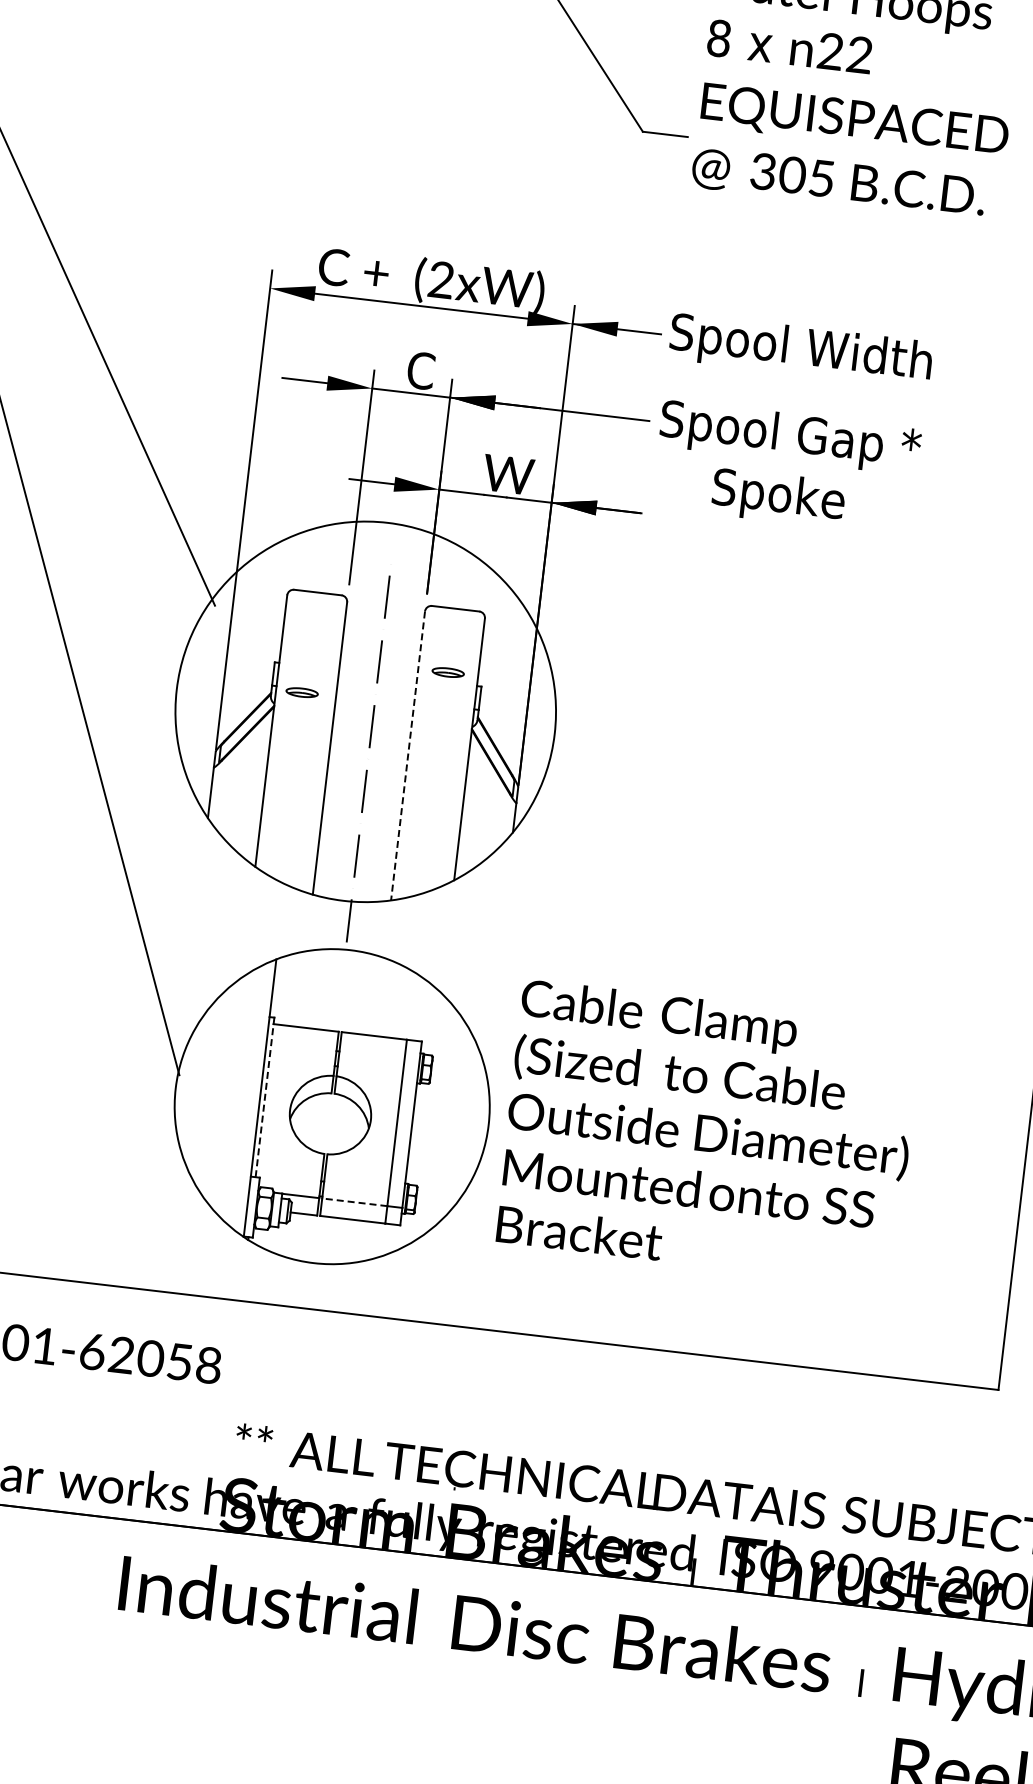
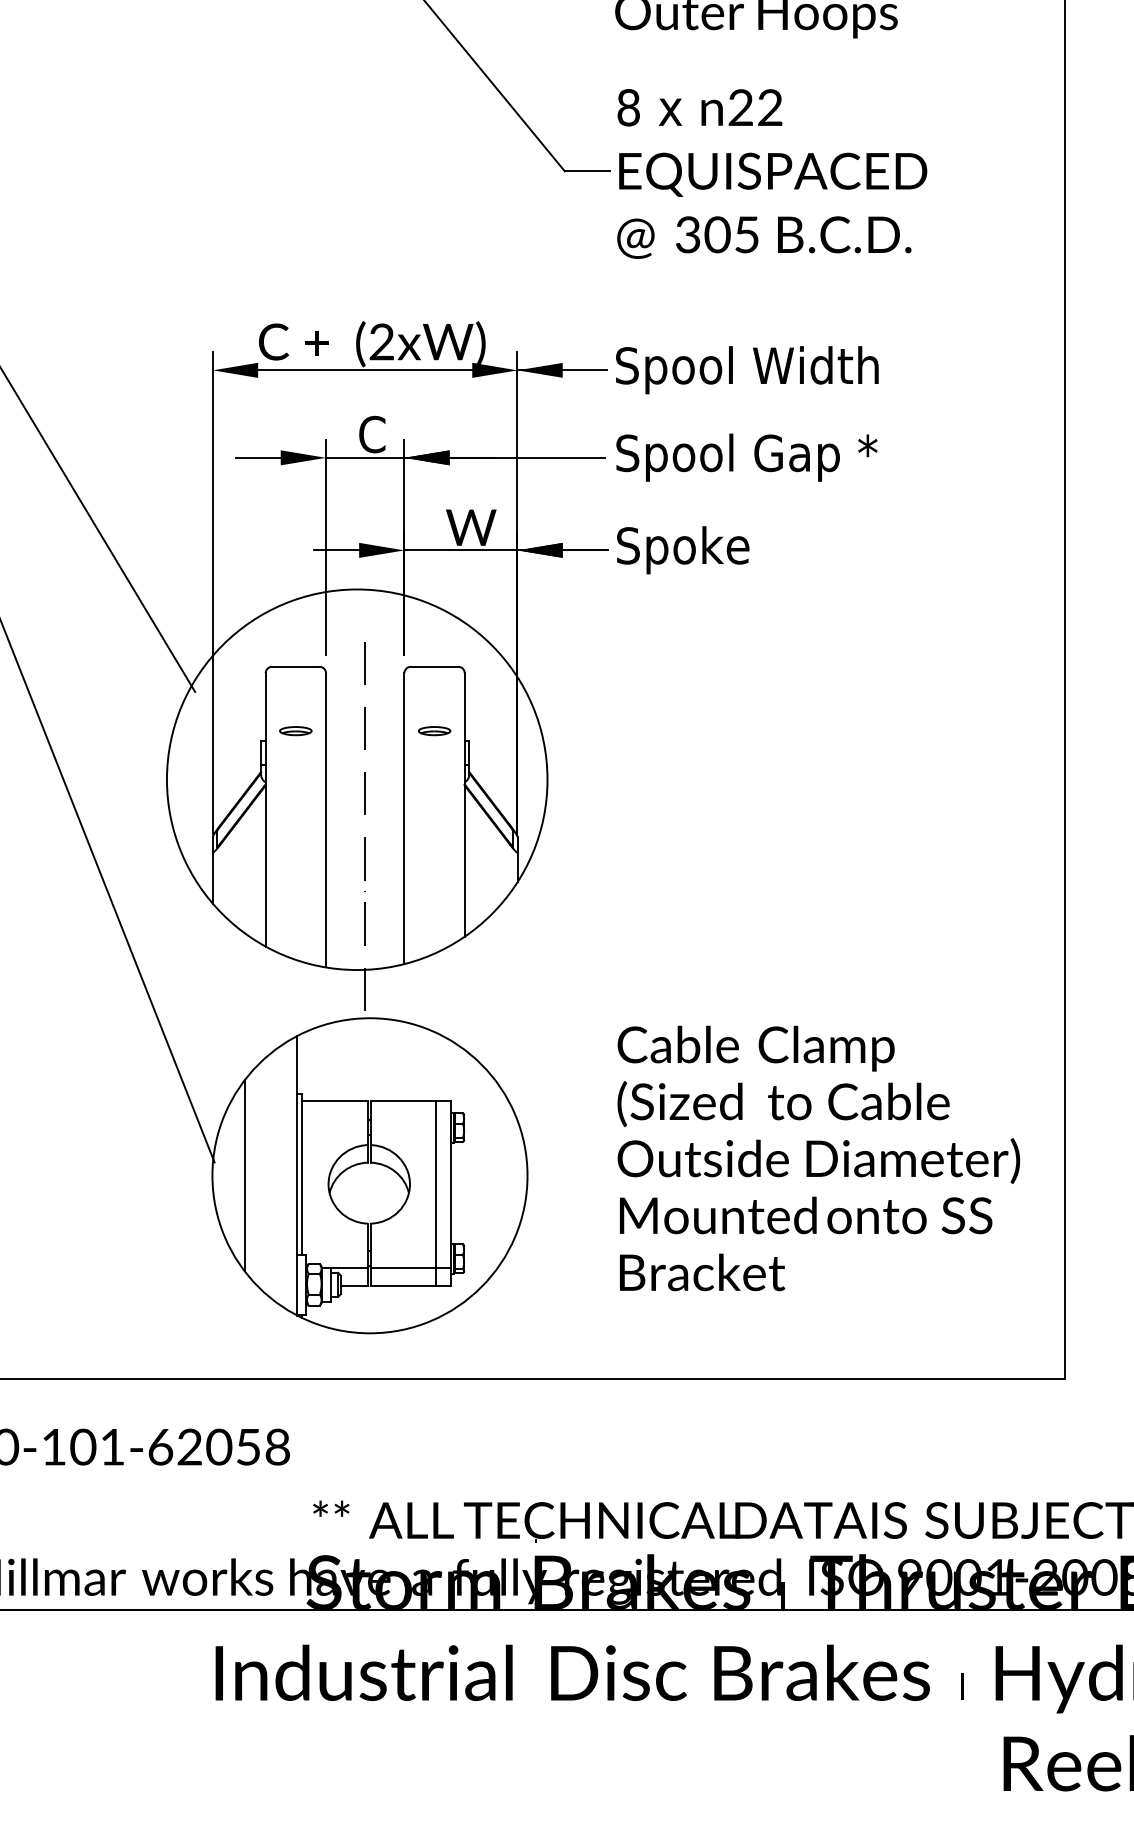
text: (854, 120) -> (772, 173), moved
text: (778, 498) -> (683, 550), moved
part: (301, 693) -> (295, 731), moved
line: (408, 756) -> (404, 819), dashed -> solid
line: (207, 1091) -> (244, 1175), added
line: (264, 1100) -> (302, 1177), dashed -> solid
text: (708, 1133) -> (818, 1158), moved
line: (354, 1202) -> (403, 1268), dashed -> solid

